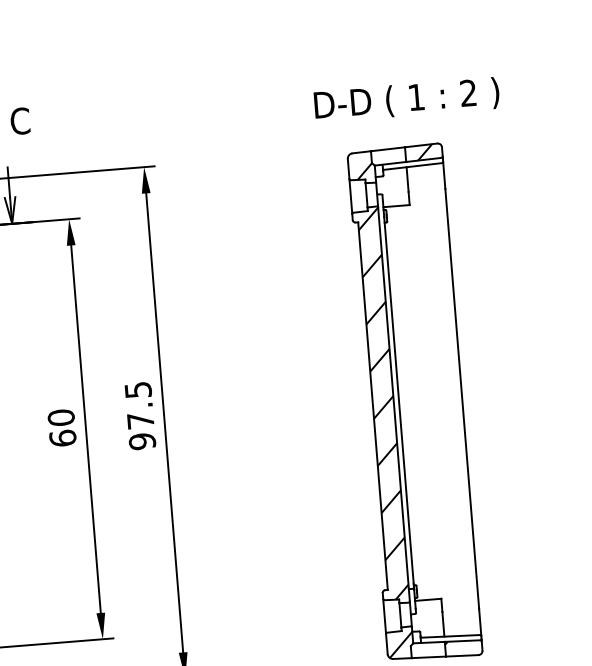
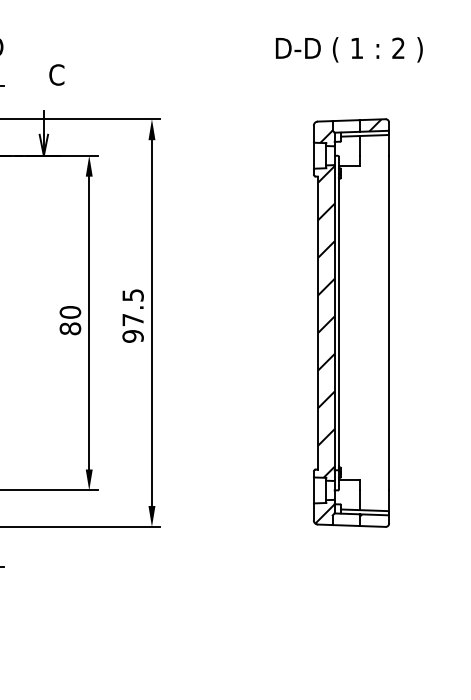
text: (407, 99) -> (349, 49), moved
text: (61, 438) -> (69, 328), 60 -> 80

